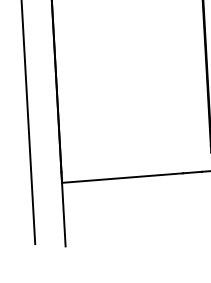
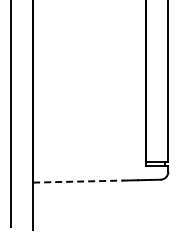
line: (122, 177) -> (78, 181), solid -> dashed

